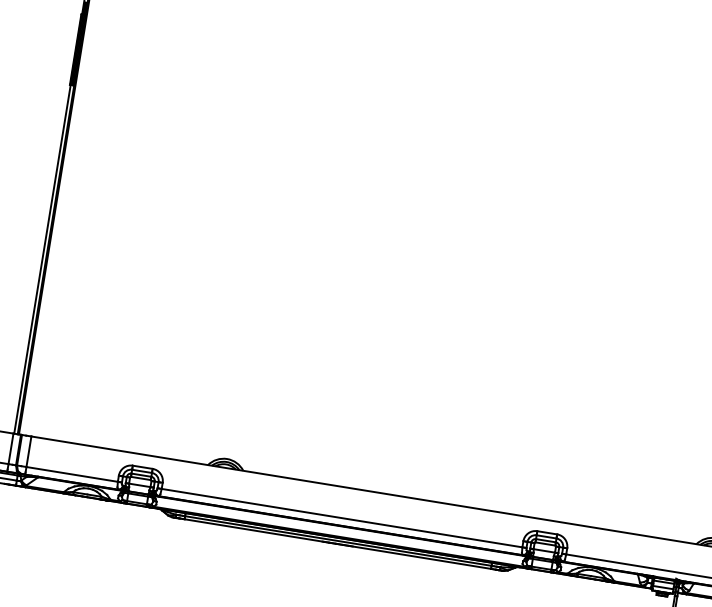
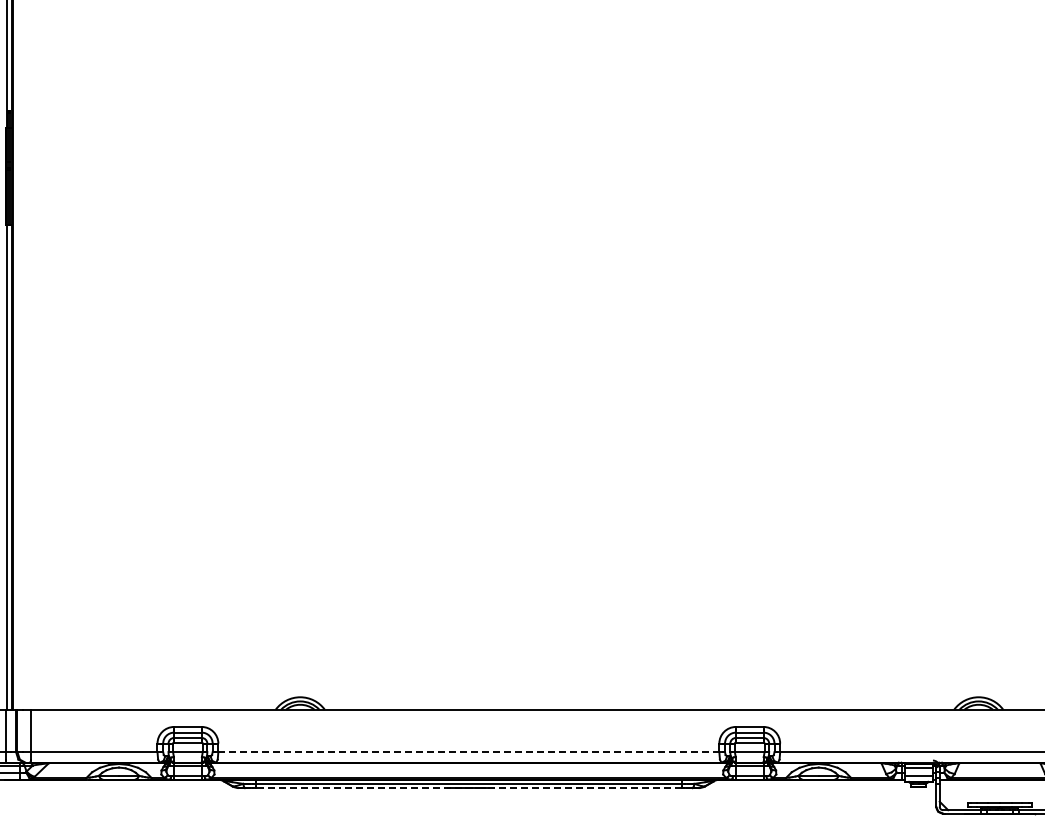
line: (342, 518) -> (469, 752), solid -> dashed
line: (337, 544) -> (468, 788), solid -> dashed

